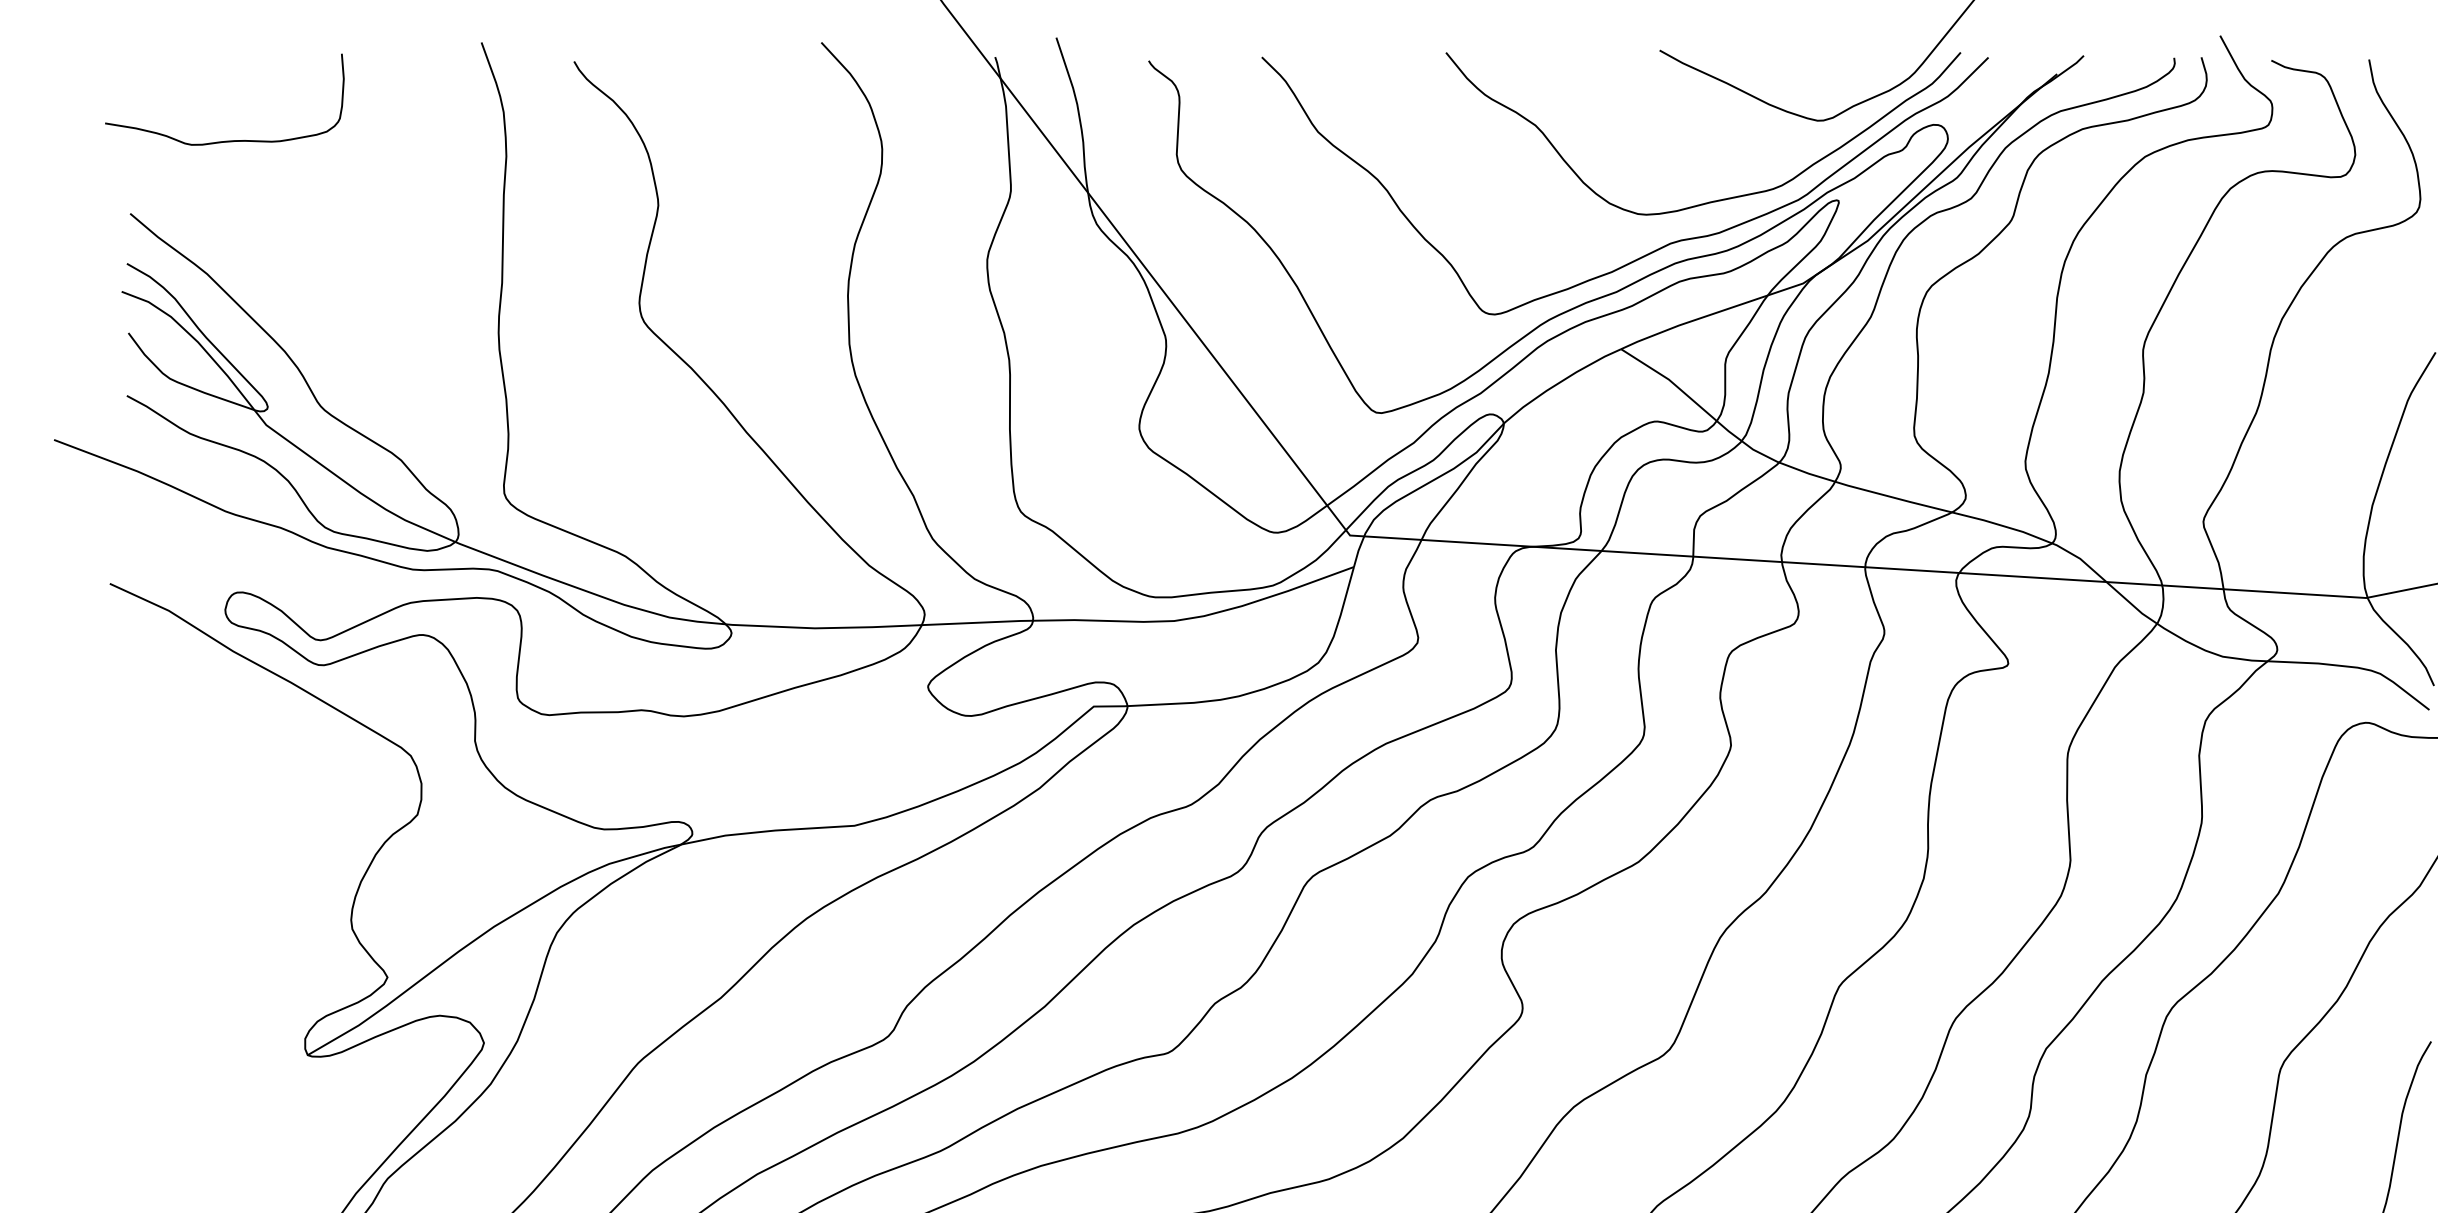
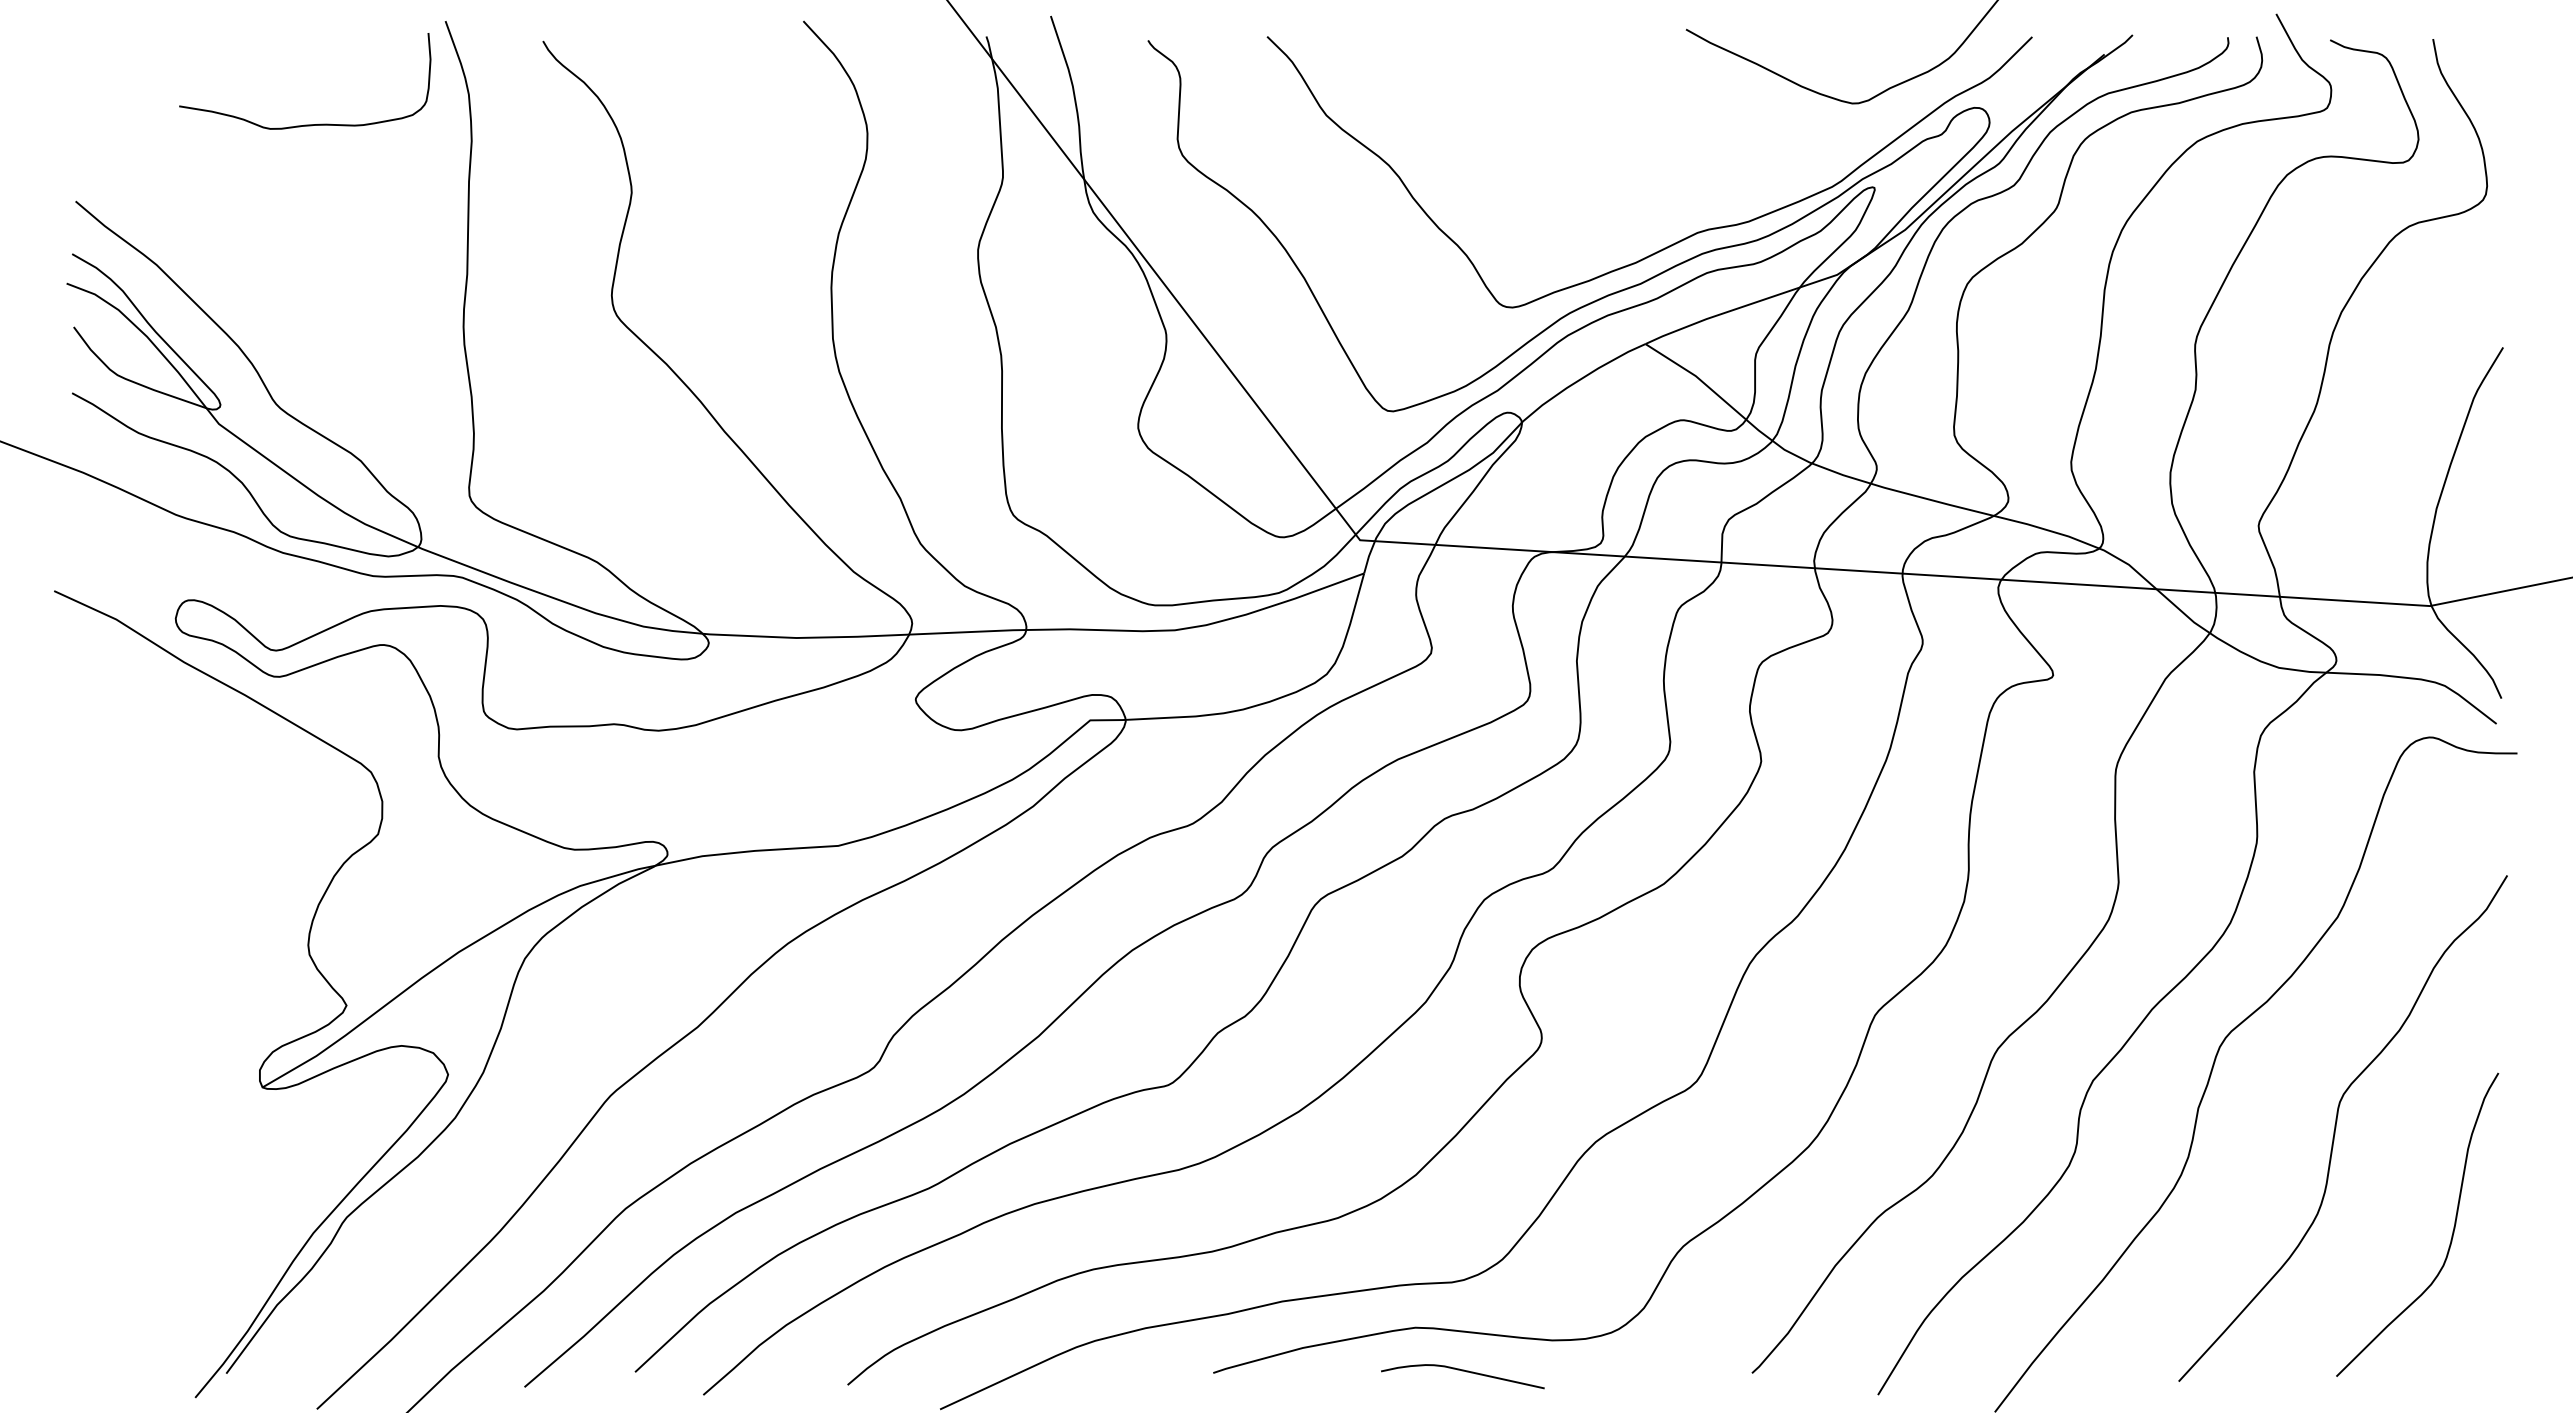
curve: (225, 140) -> (305, 124), moved
curve: (1714, 200) -> (1743, 187), removed

